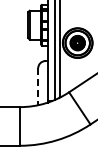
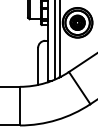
line: (38, 87) -> (38, 67), dashed -> solid

